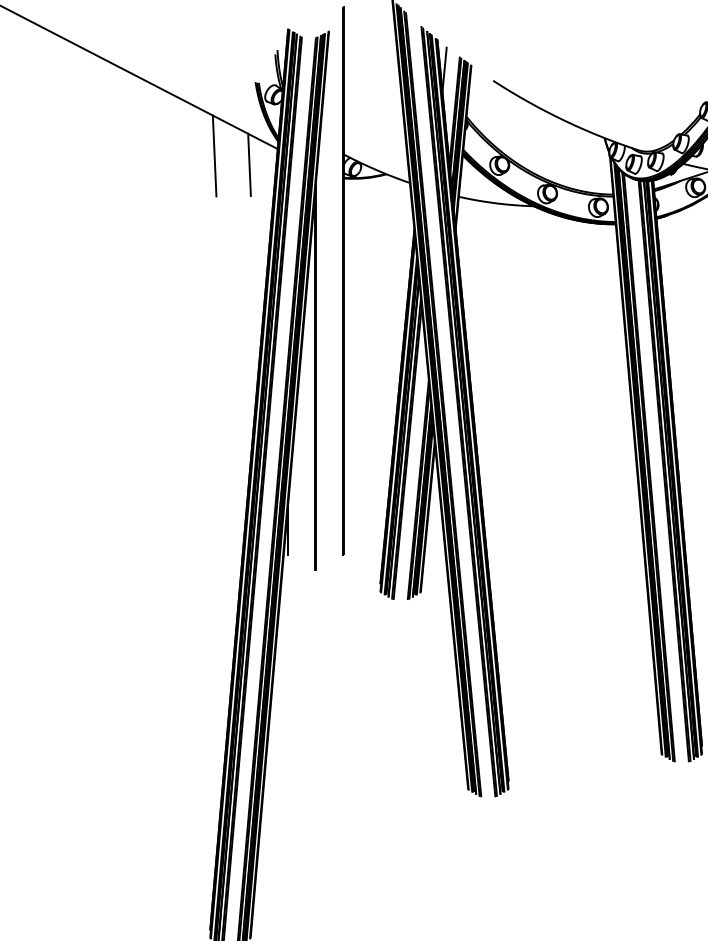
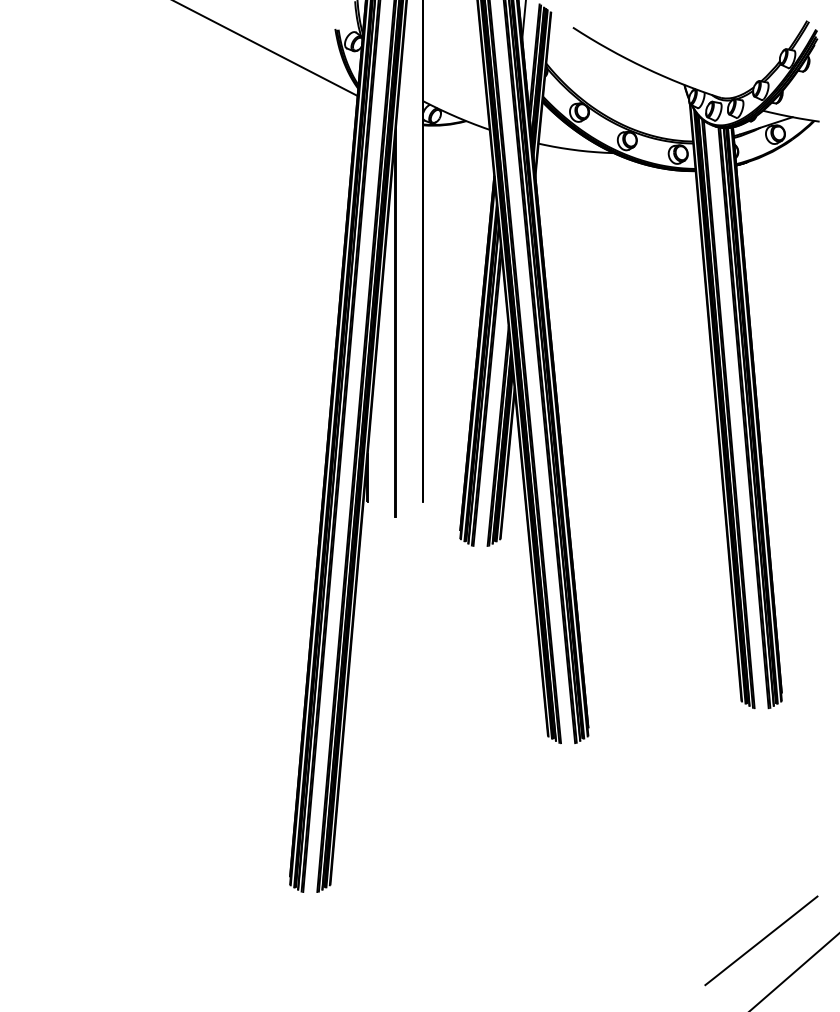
line: (214, 155) -> (294, 102), removed
line: (249, 164) -> (329, 111), removed

